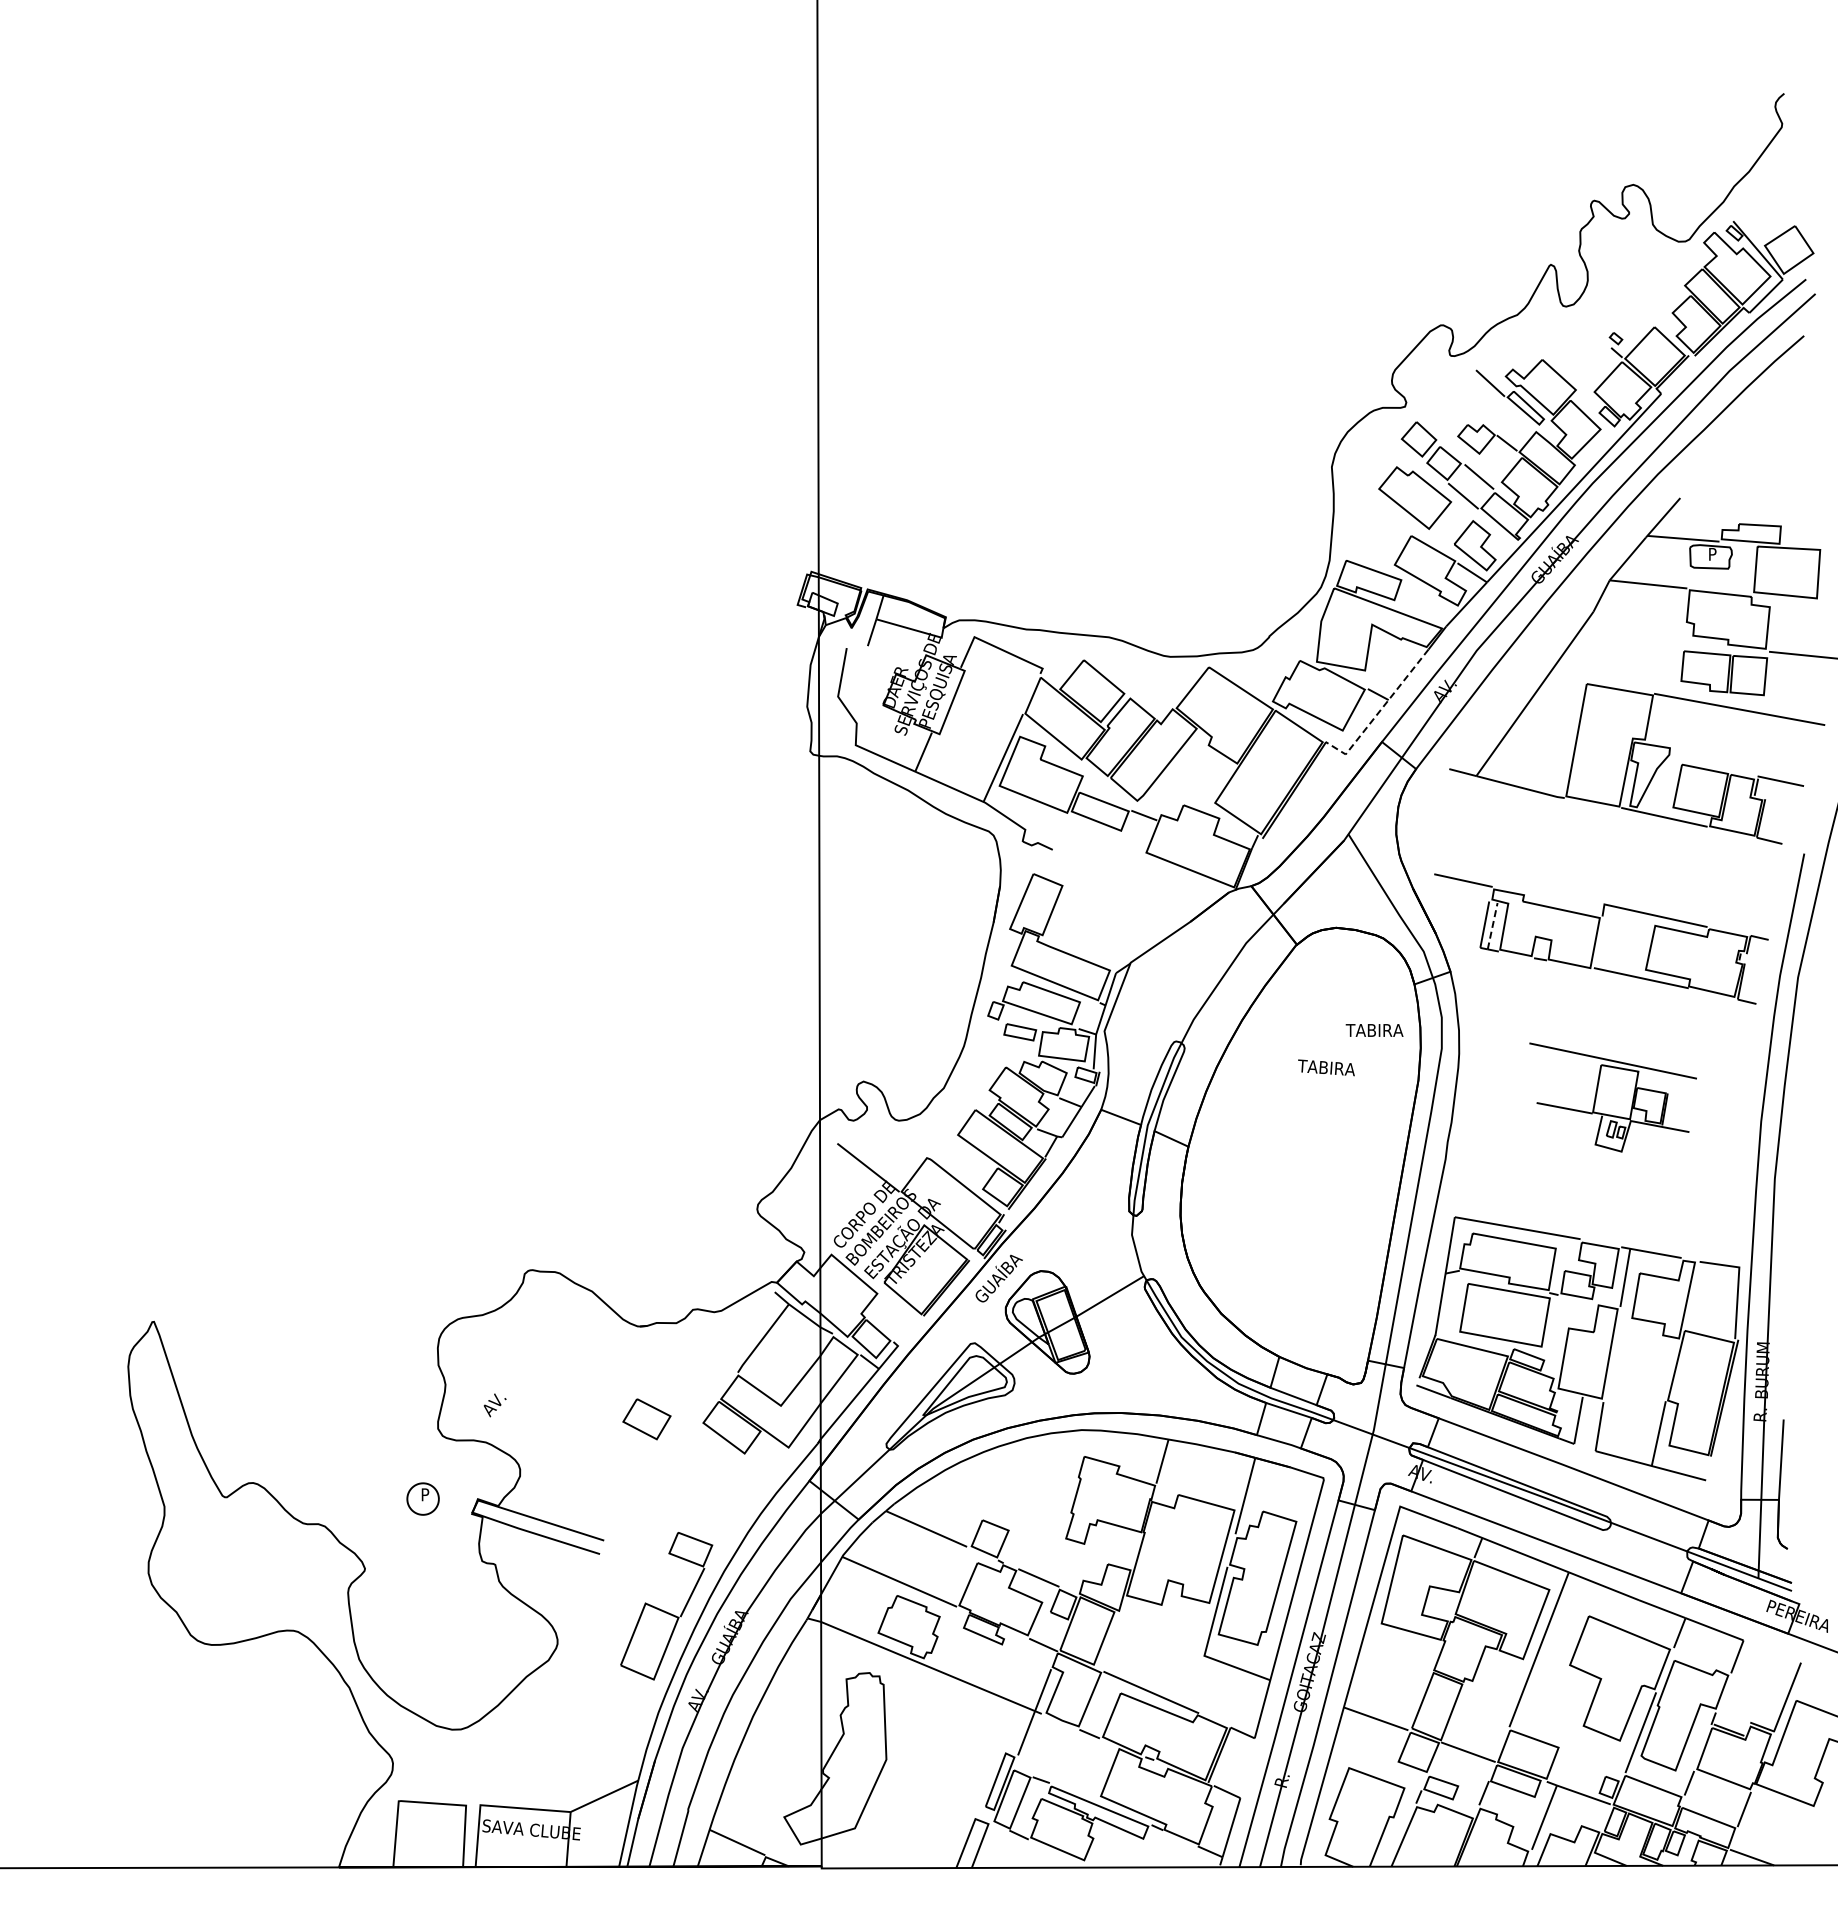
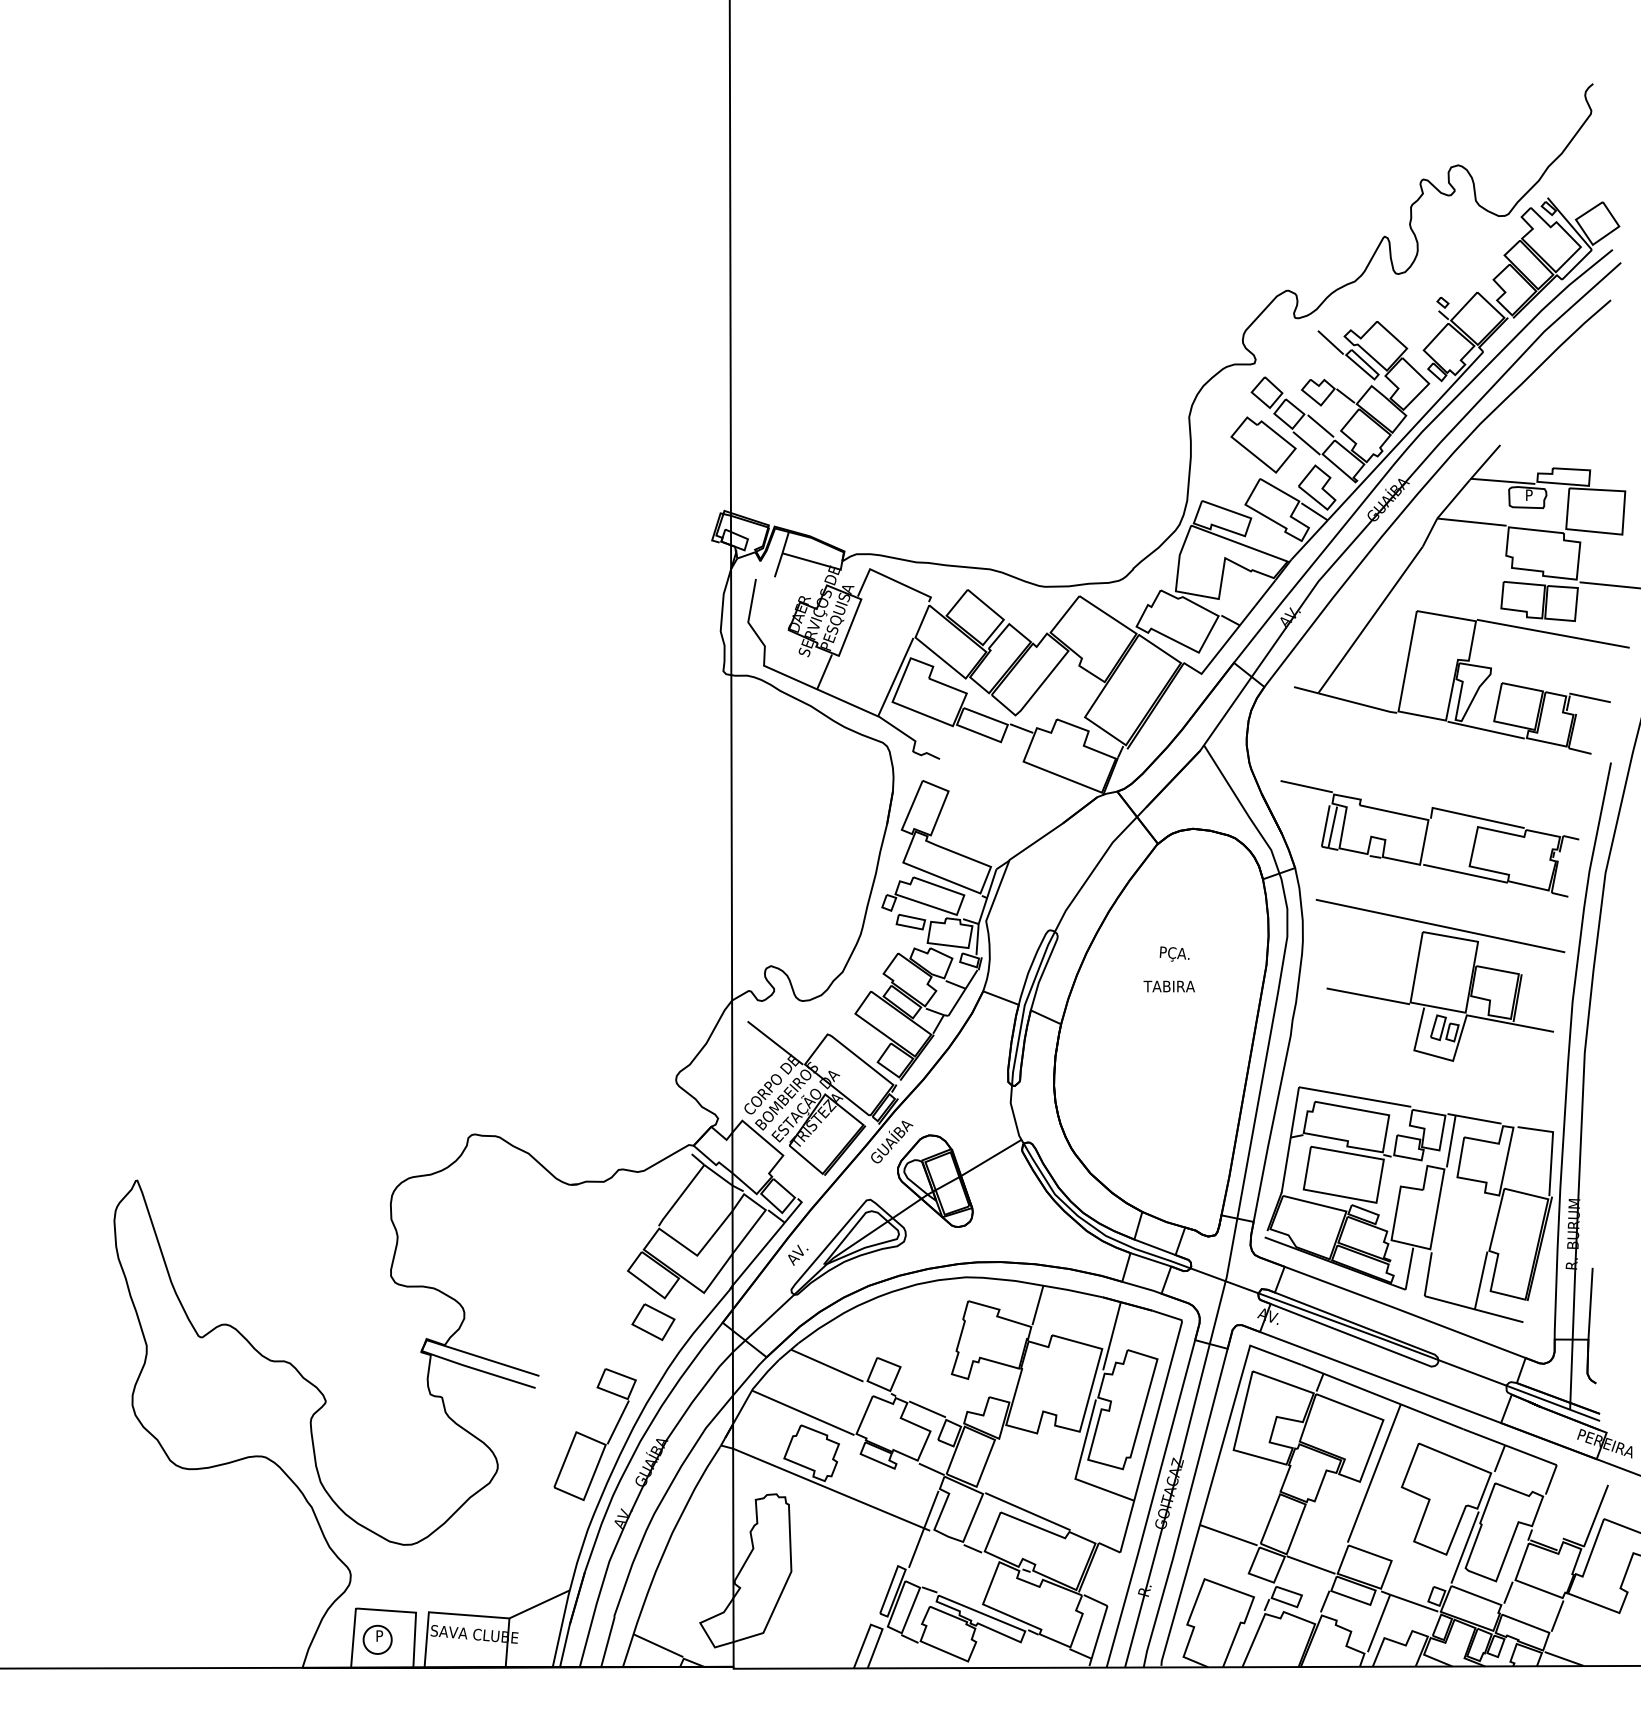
line: (1379, 712) -> (1231, 636), dashed -> solid
line: (1492, 926) -> (1332, 827), dashed -> solid
text: (1374, 1030) -> (1169, 986), moved
text: (1326, 1067) -> (1184, 953), TABIRA -> PÇA.
part: (1612, 1097) -> (1439, 980), size x1.67
text: (494, 1405) -> (797, 1255), moved
part: (646, 1419) -> (653, 1322), moved
part: (422, 1498) -> (377, 1639), moved

